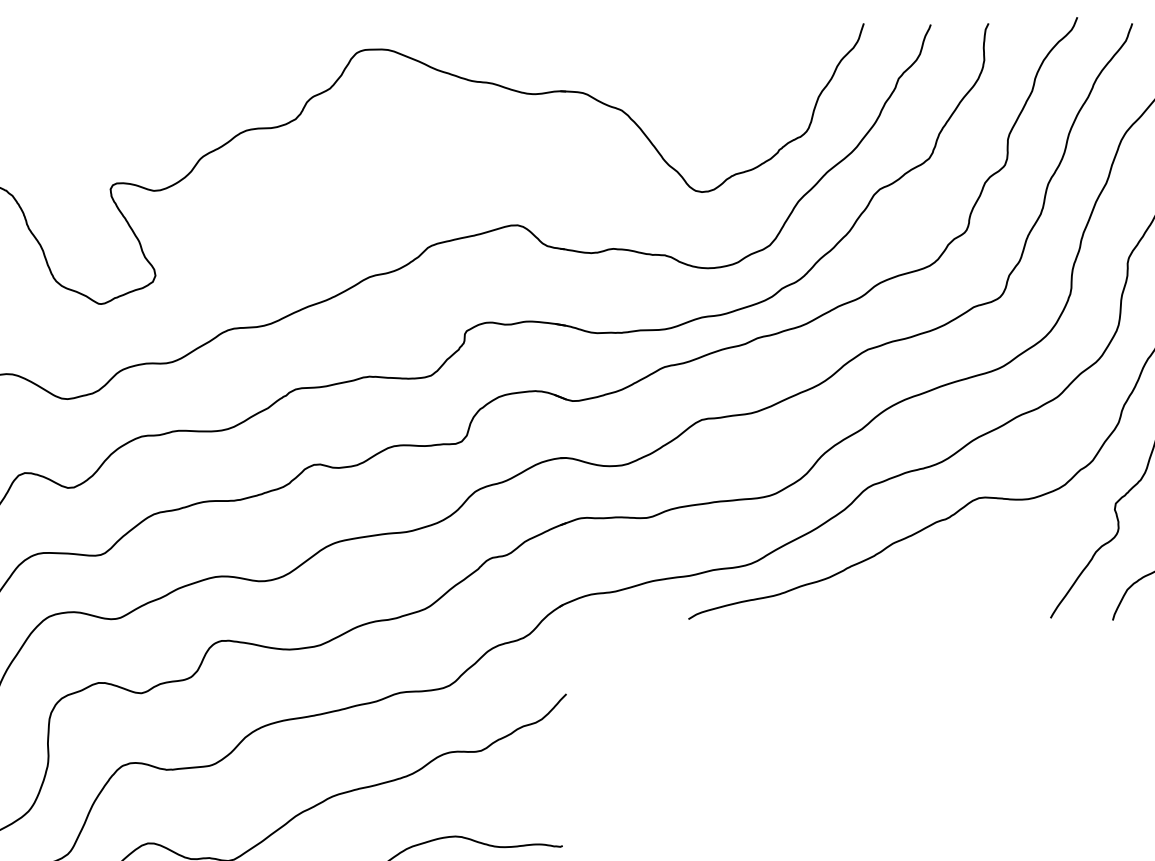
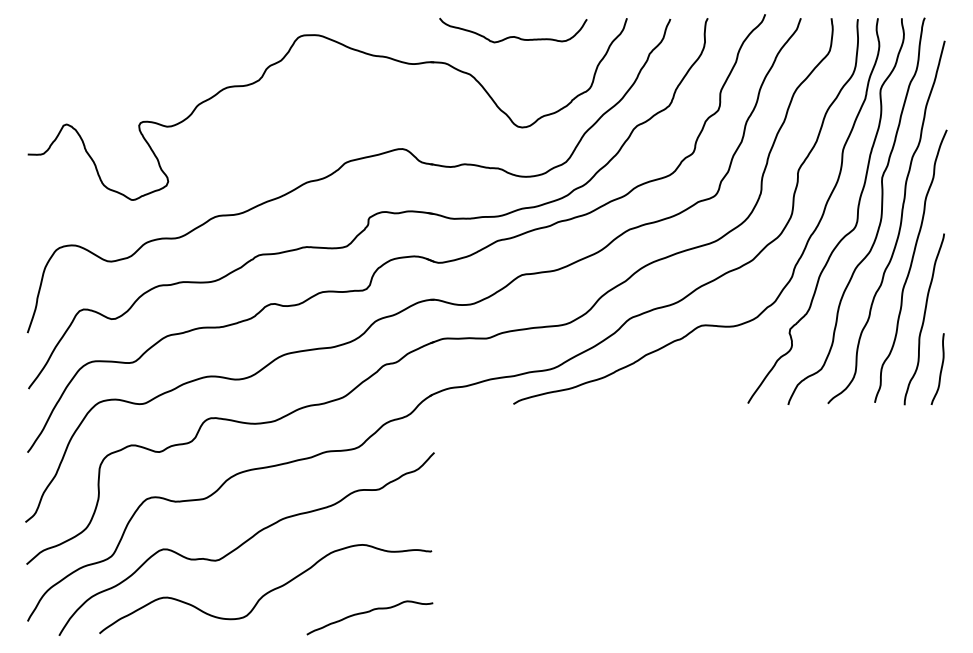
curve: (688, 51) -> (513, 36), added

